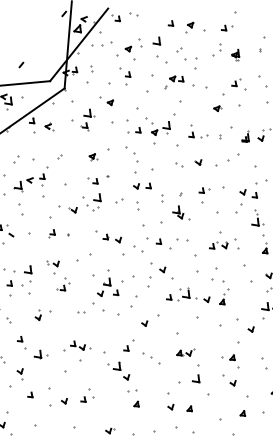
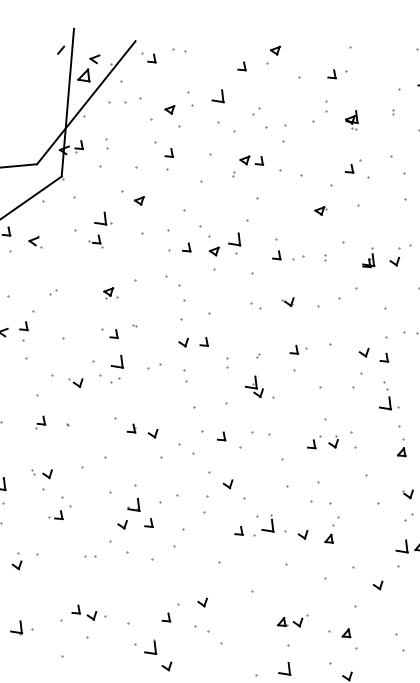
part: (189, 27) -> (273, 54), moved
part: (144, 323) -> (202, 602), moved
part: (185, 352) -> (292, 620), moved

